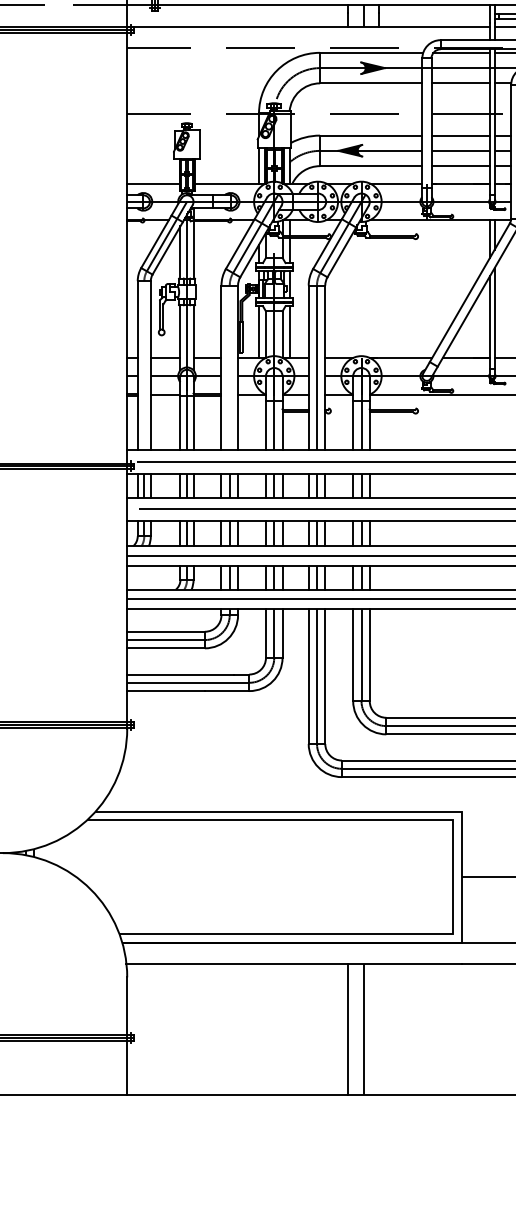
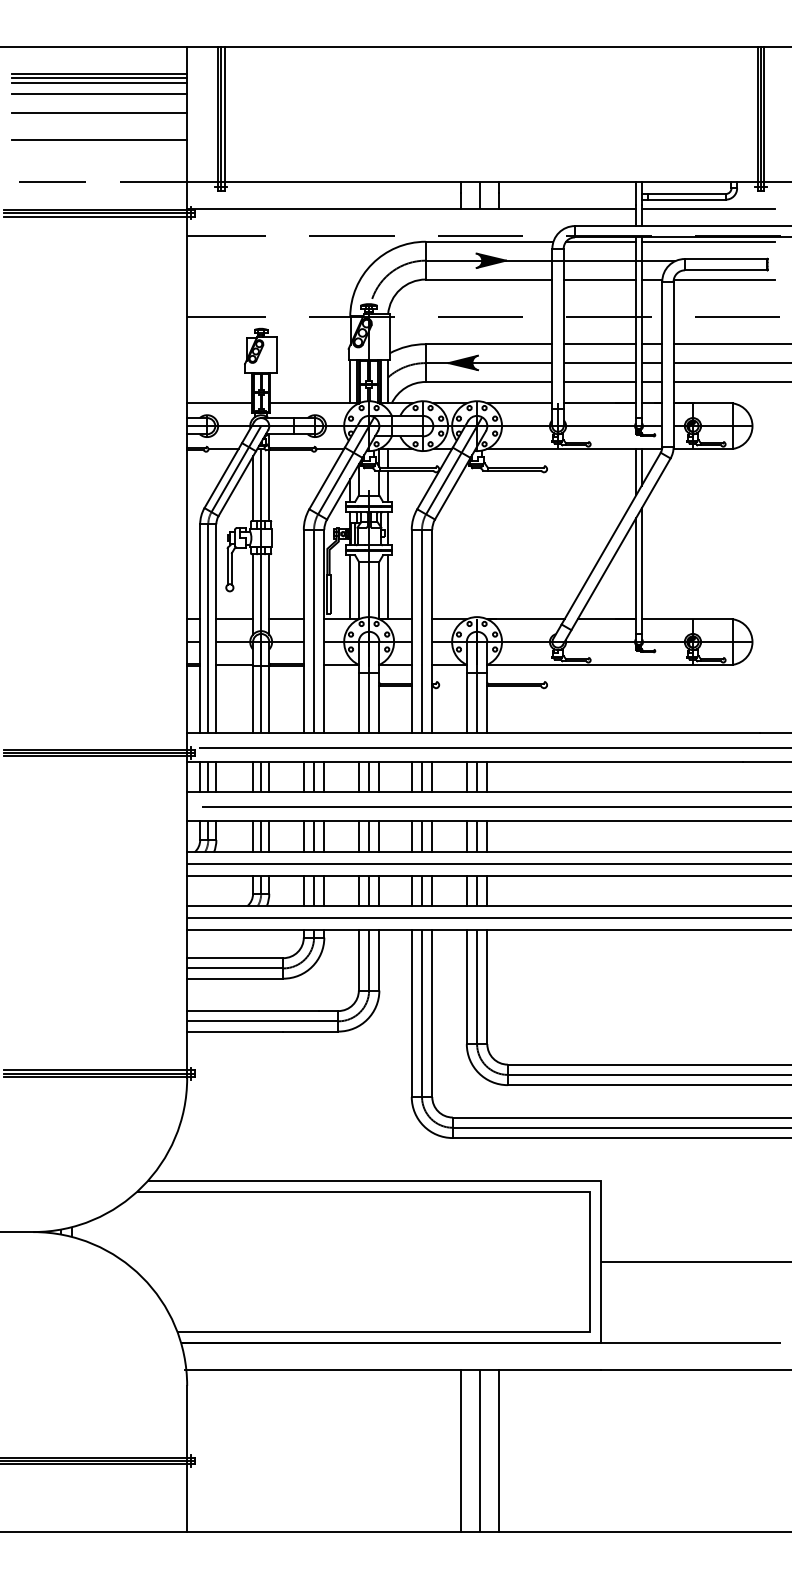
line: (144, 365) -> (208, 628), added
line: (230, 367) -> (314, 631), added
line: (378, 1029) -> (498, 1450), added

